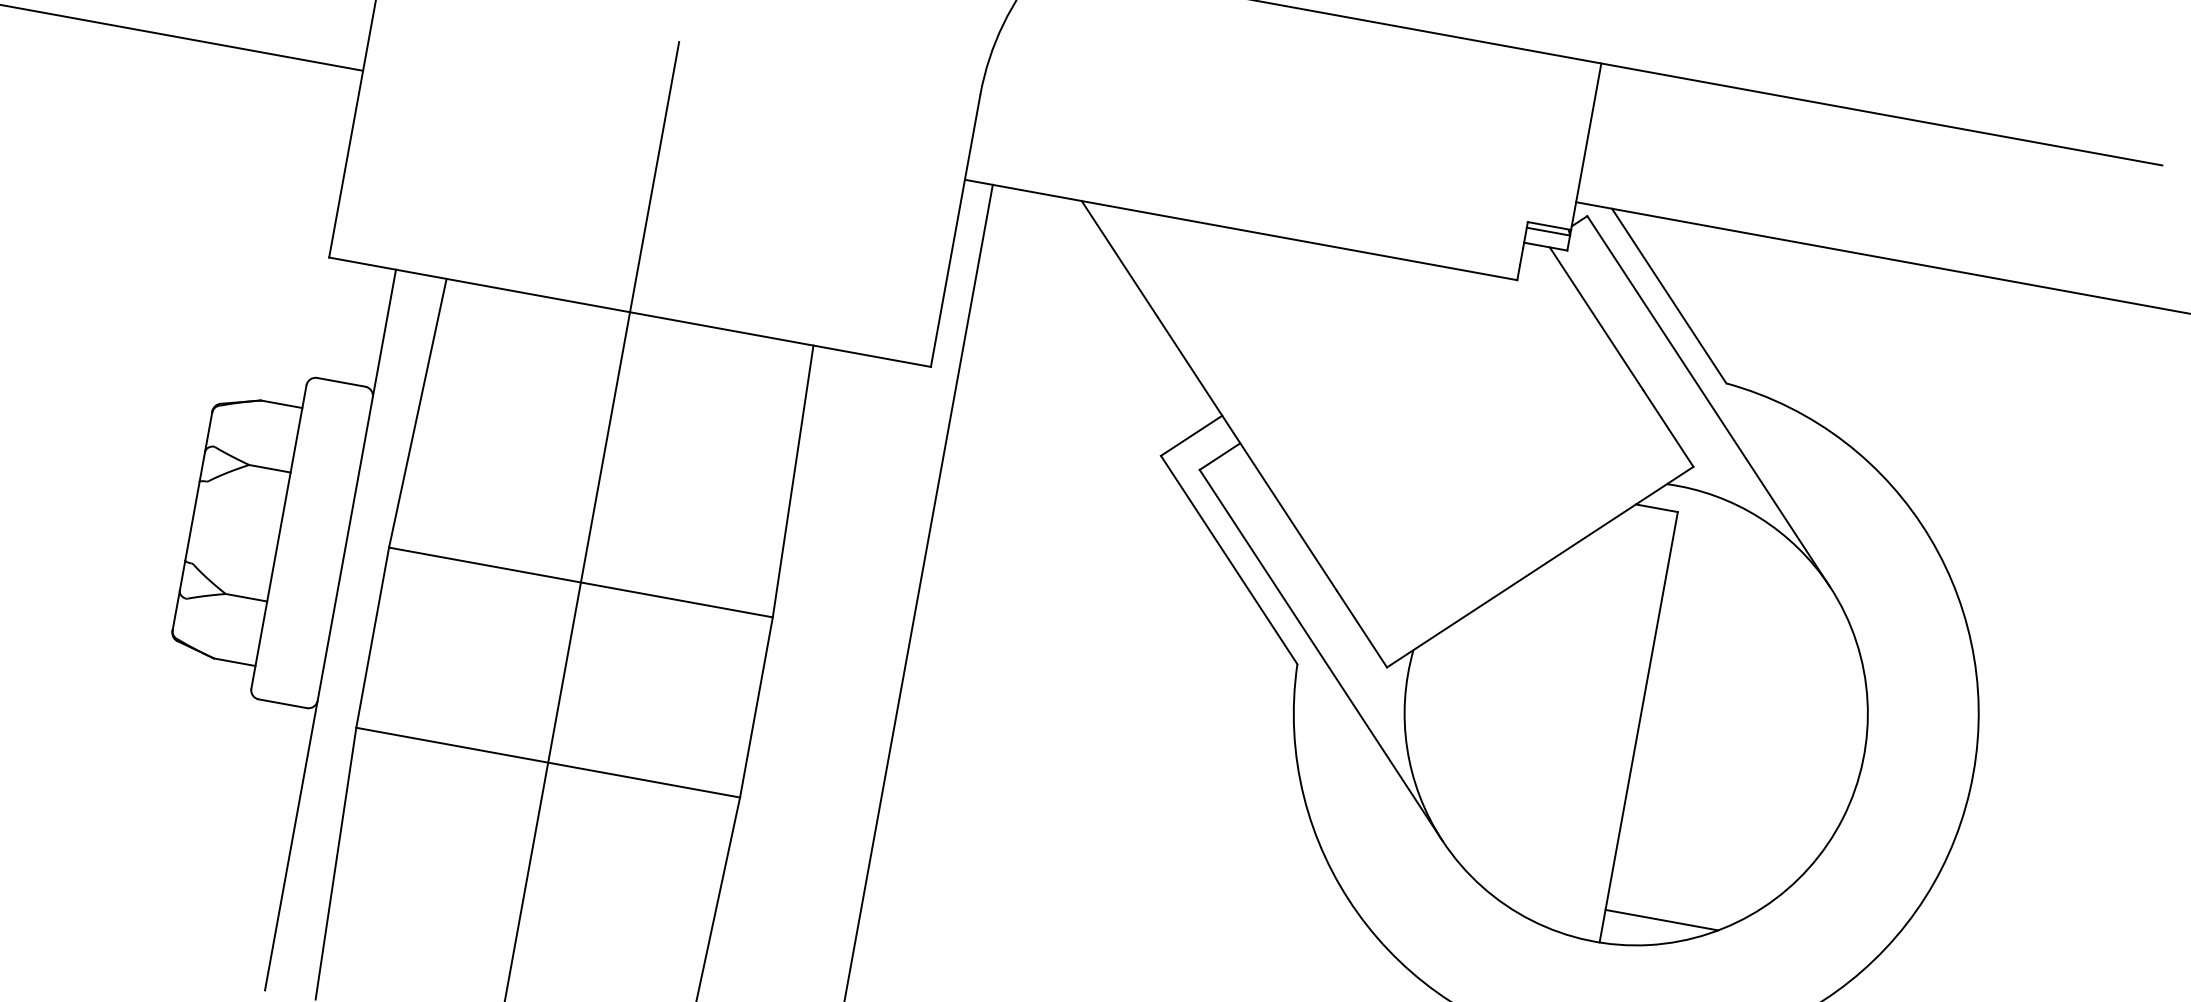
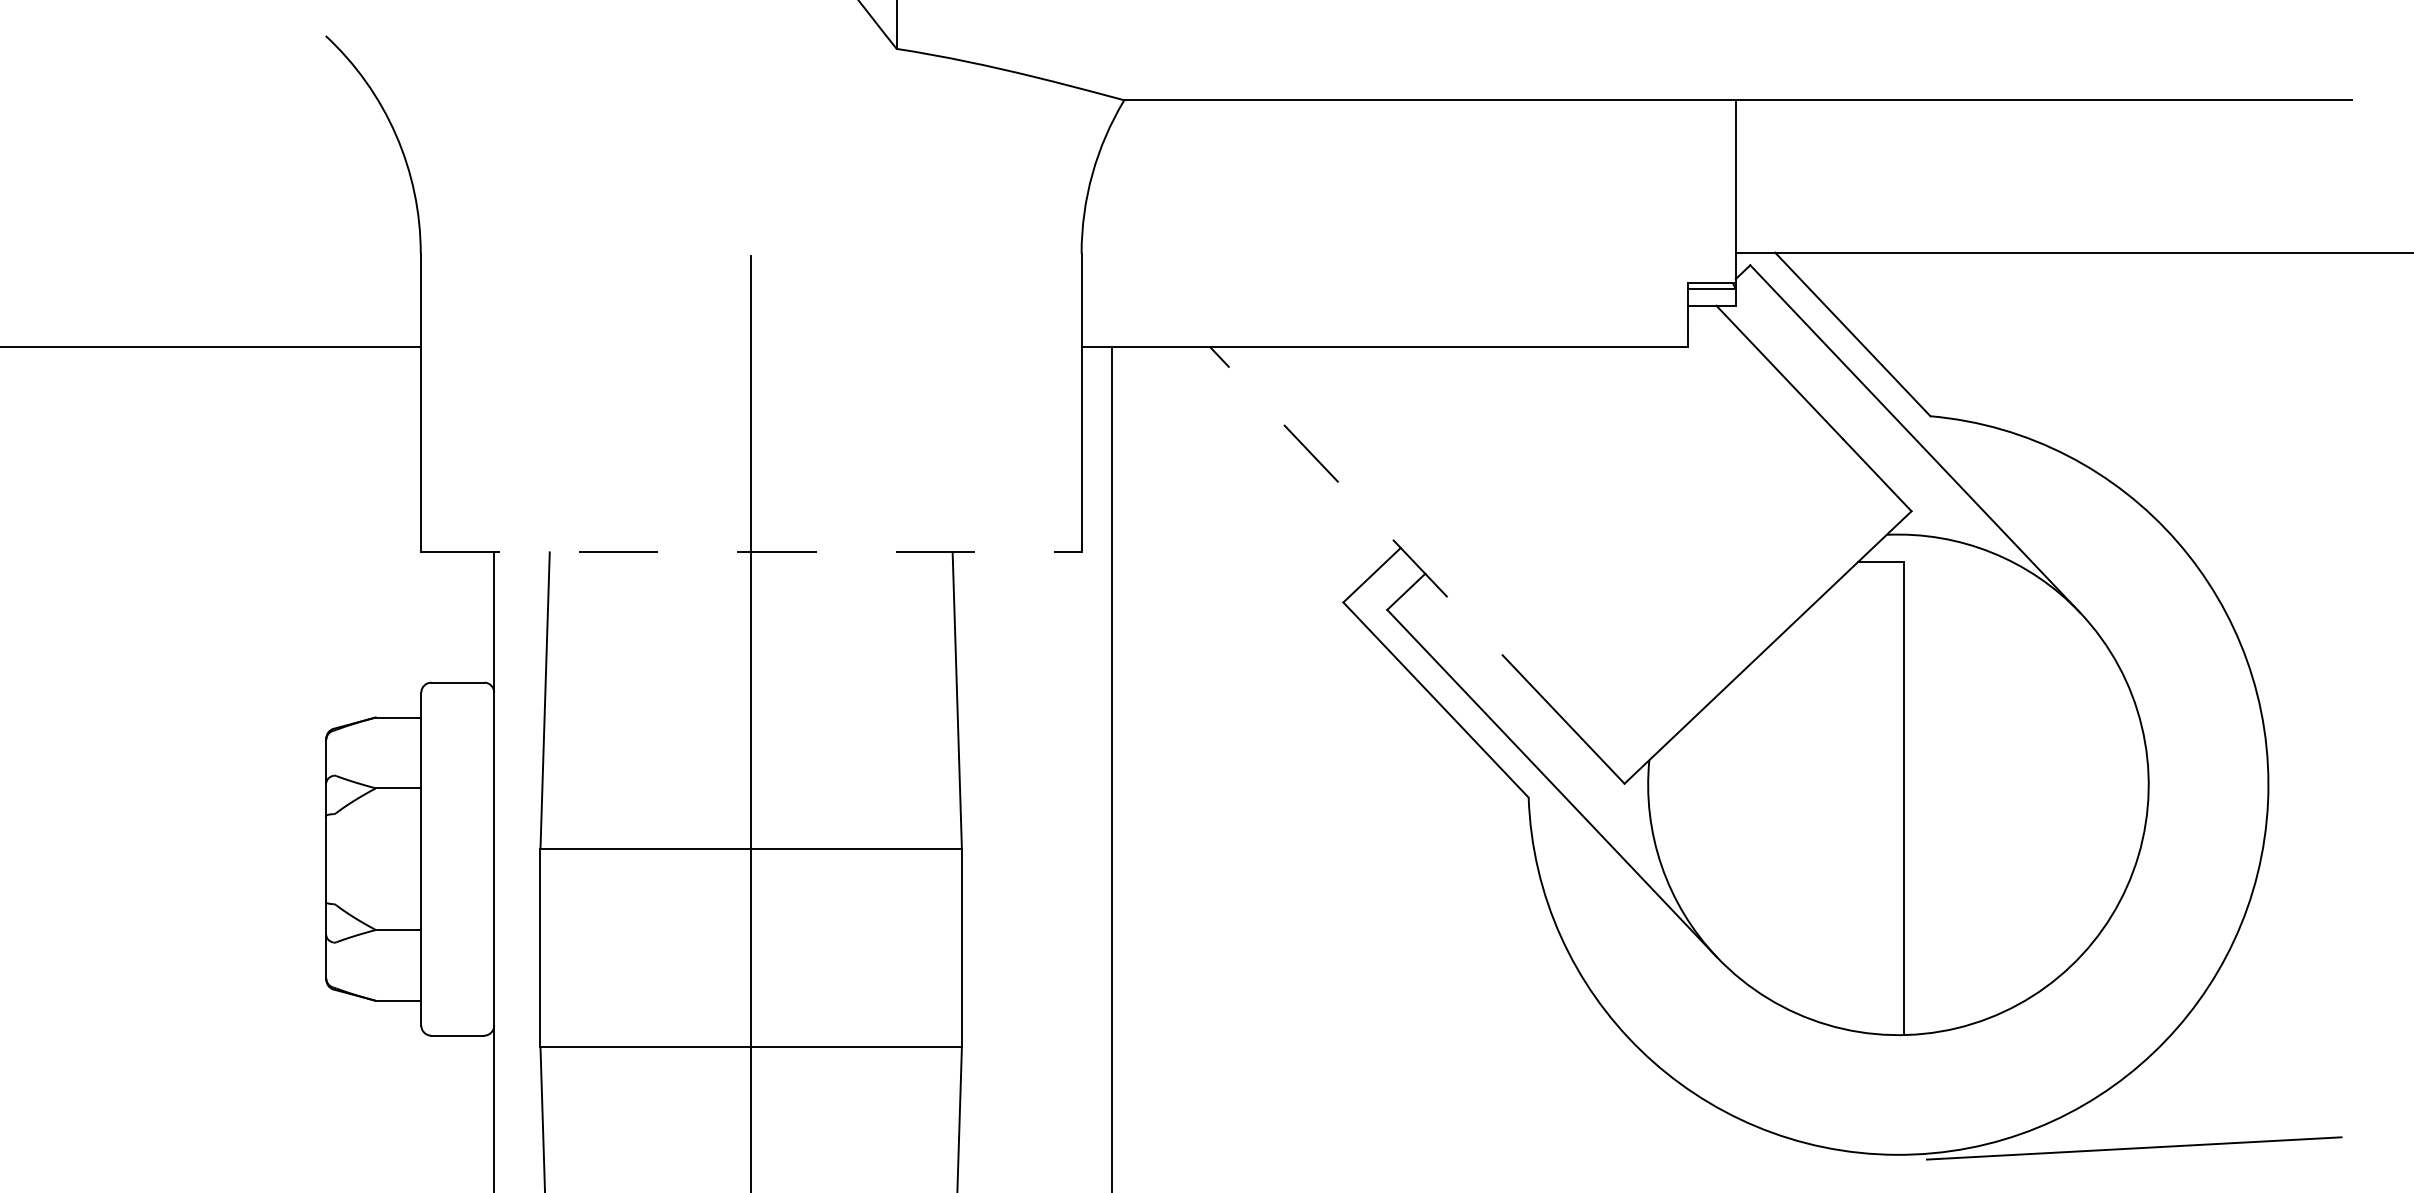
line: (630, 312) -> (751, 552), solid -> dashed
line: (1209, 396) -> (1383, 529), solid -> dashed
line: (1661, 920) -> (1965, 999), removed

